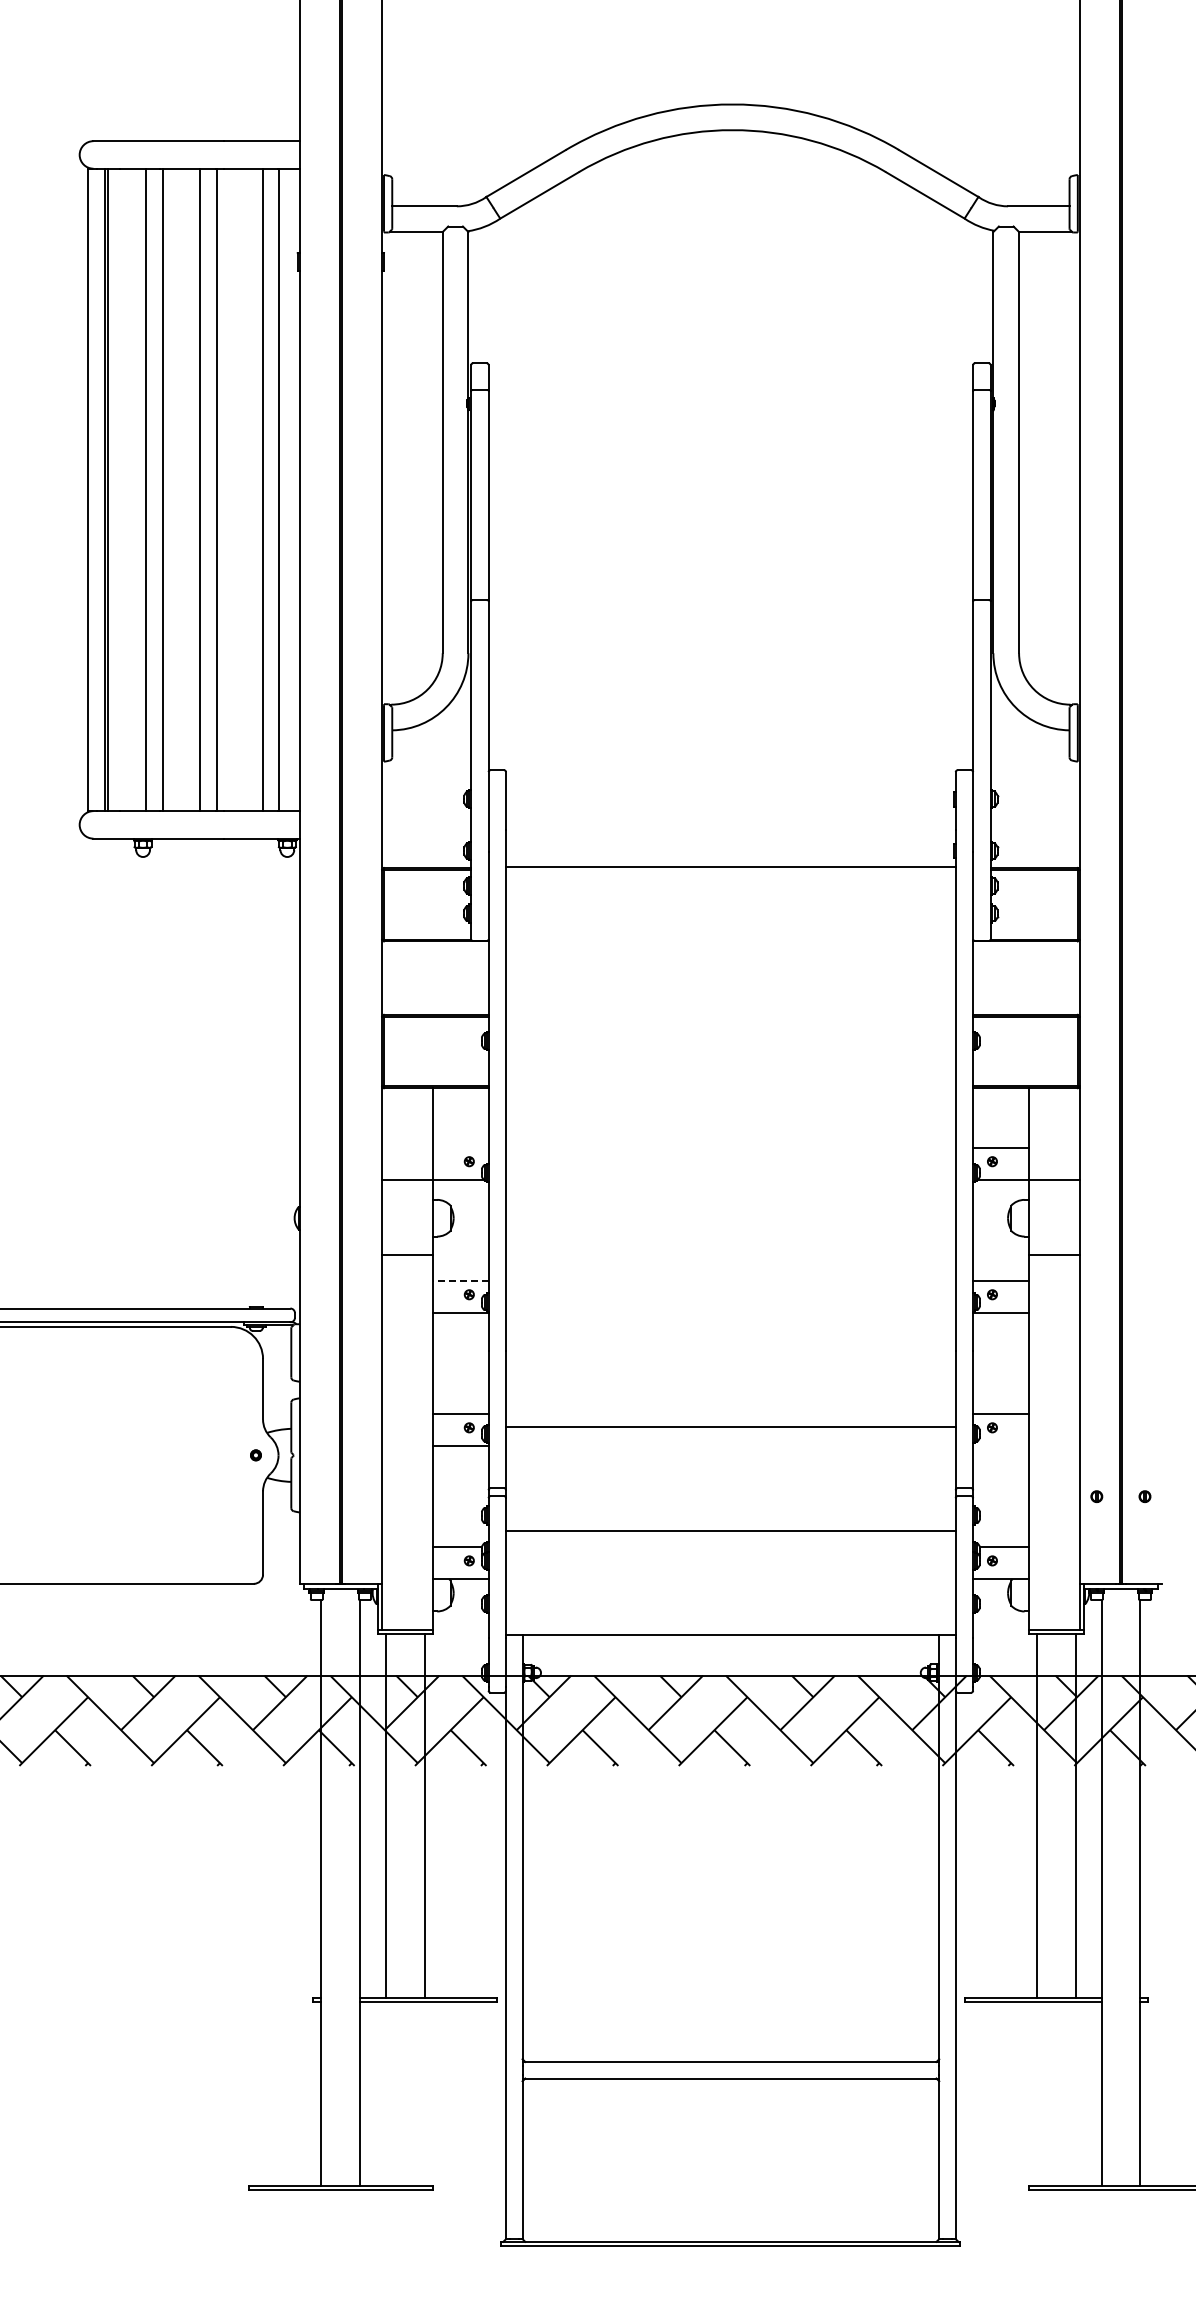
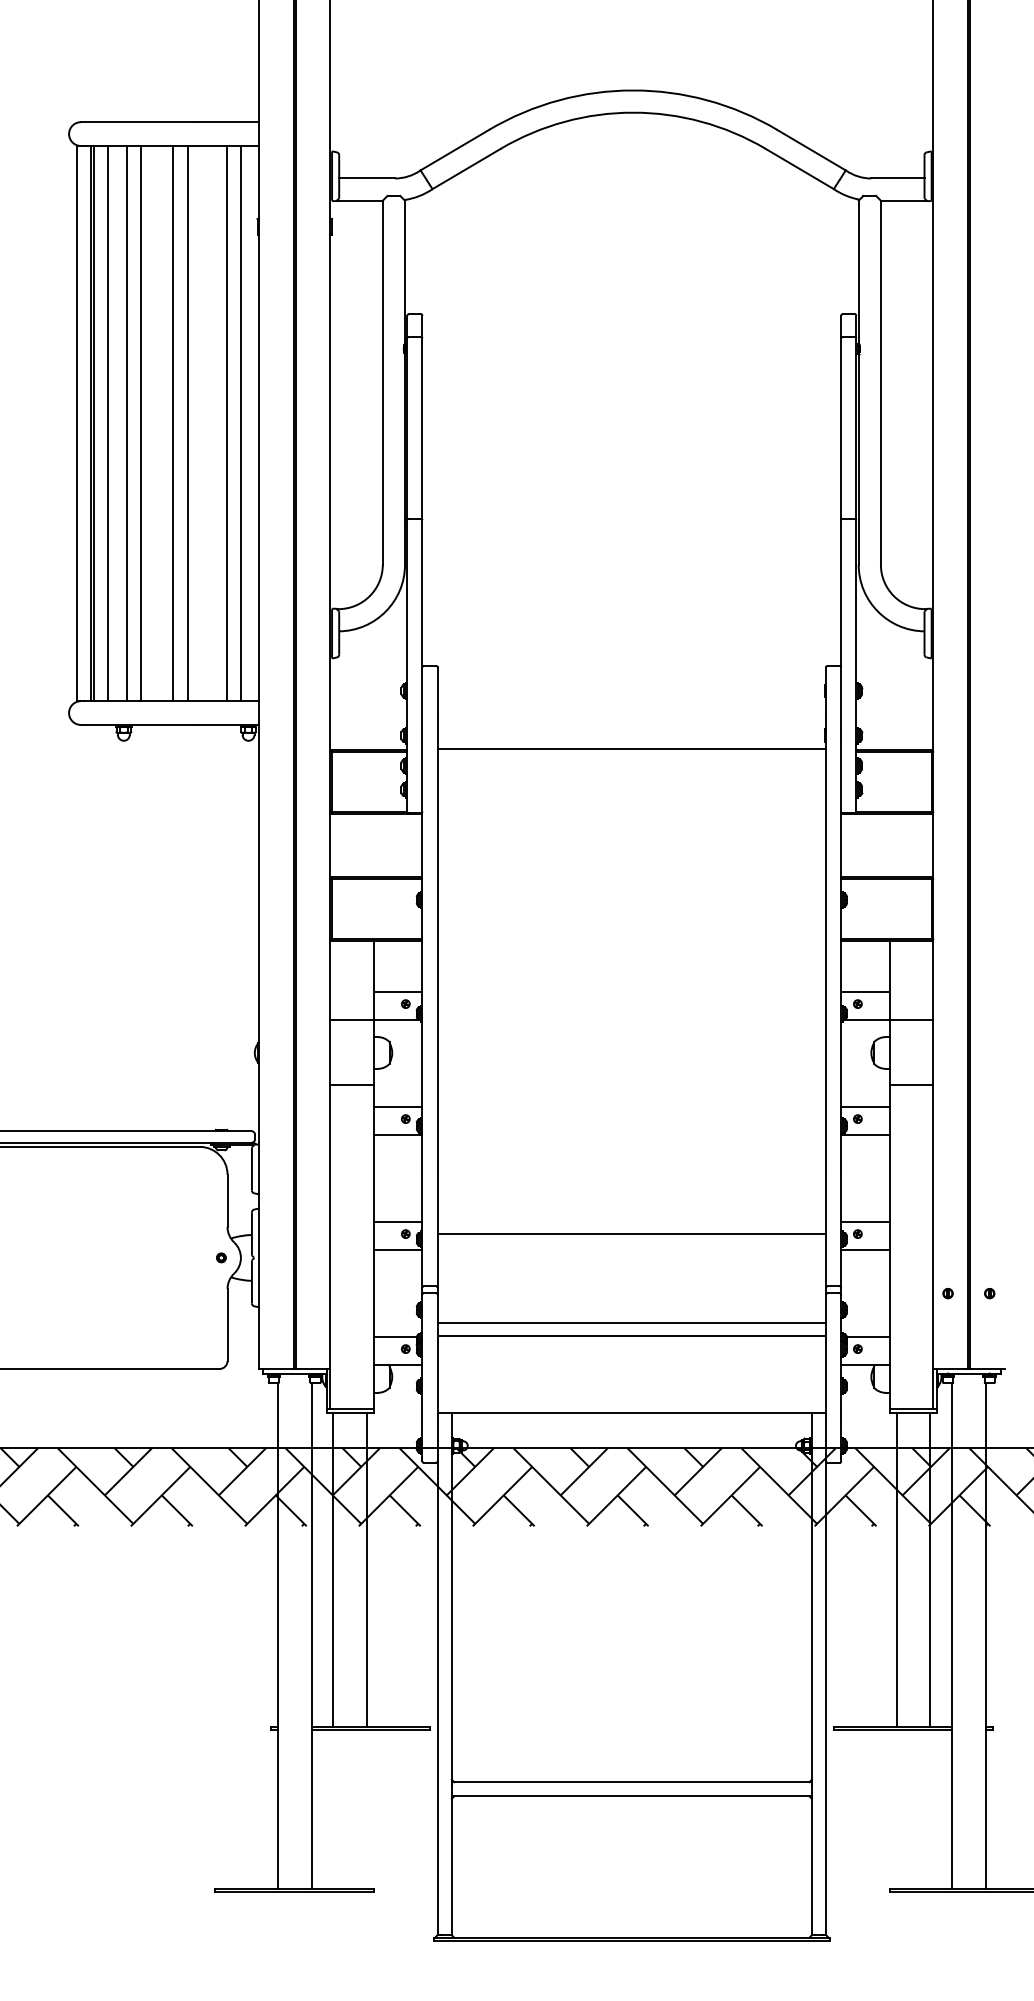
line: (124, 489) -> (107, 423), added
line: (460, 1147) -> (398, 991), added
line: (460, 1281) -> (398, 1107), dashed -> solid
line: (1001, 1446) -> (865, 1250), added
line: (730, 1545) -> (631, 1335), added

